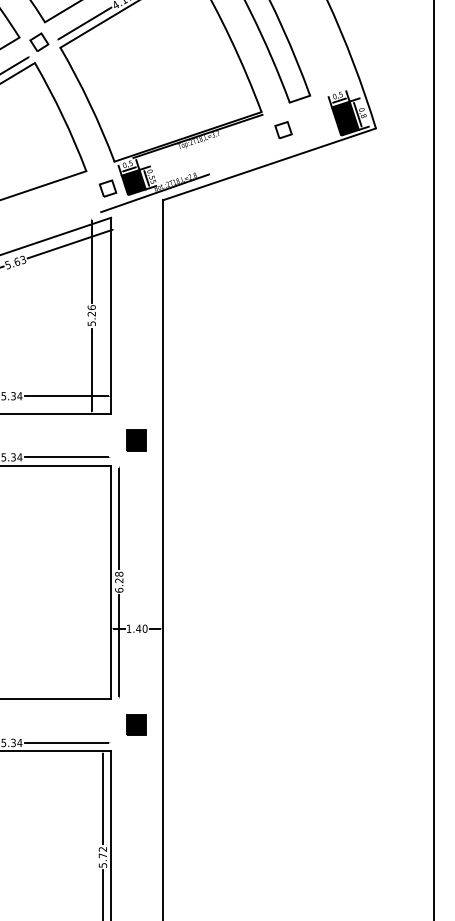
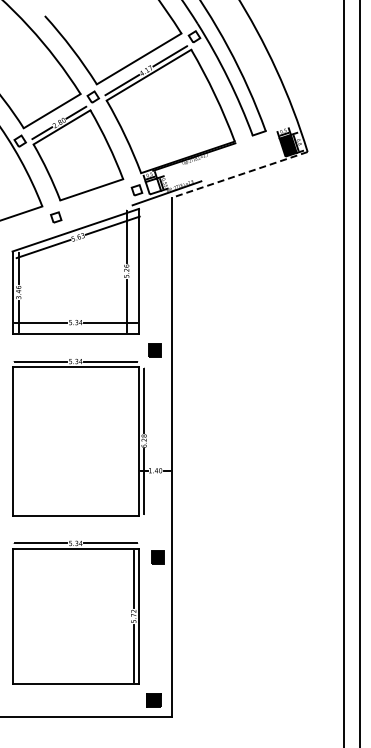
part: (283, 129) -> (248, 152), removed
line: (268, 163) -> (239, 174), solid -> dashed
fill: (133, 182) -> (153, 186), removed
part: (135, 725) -> (157, 557), moved

